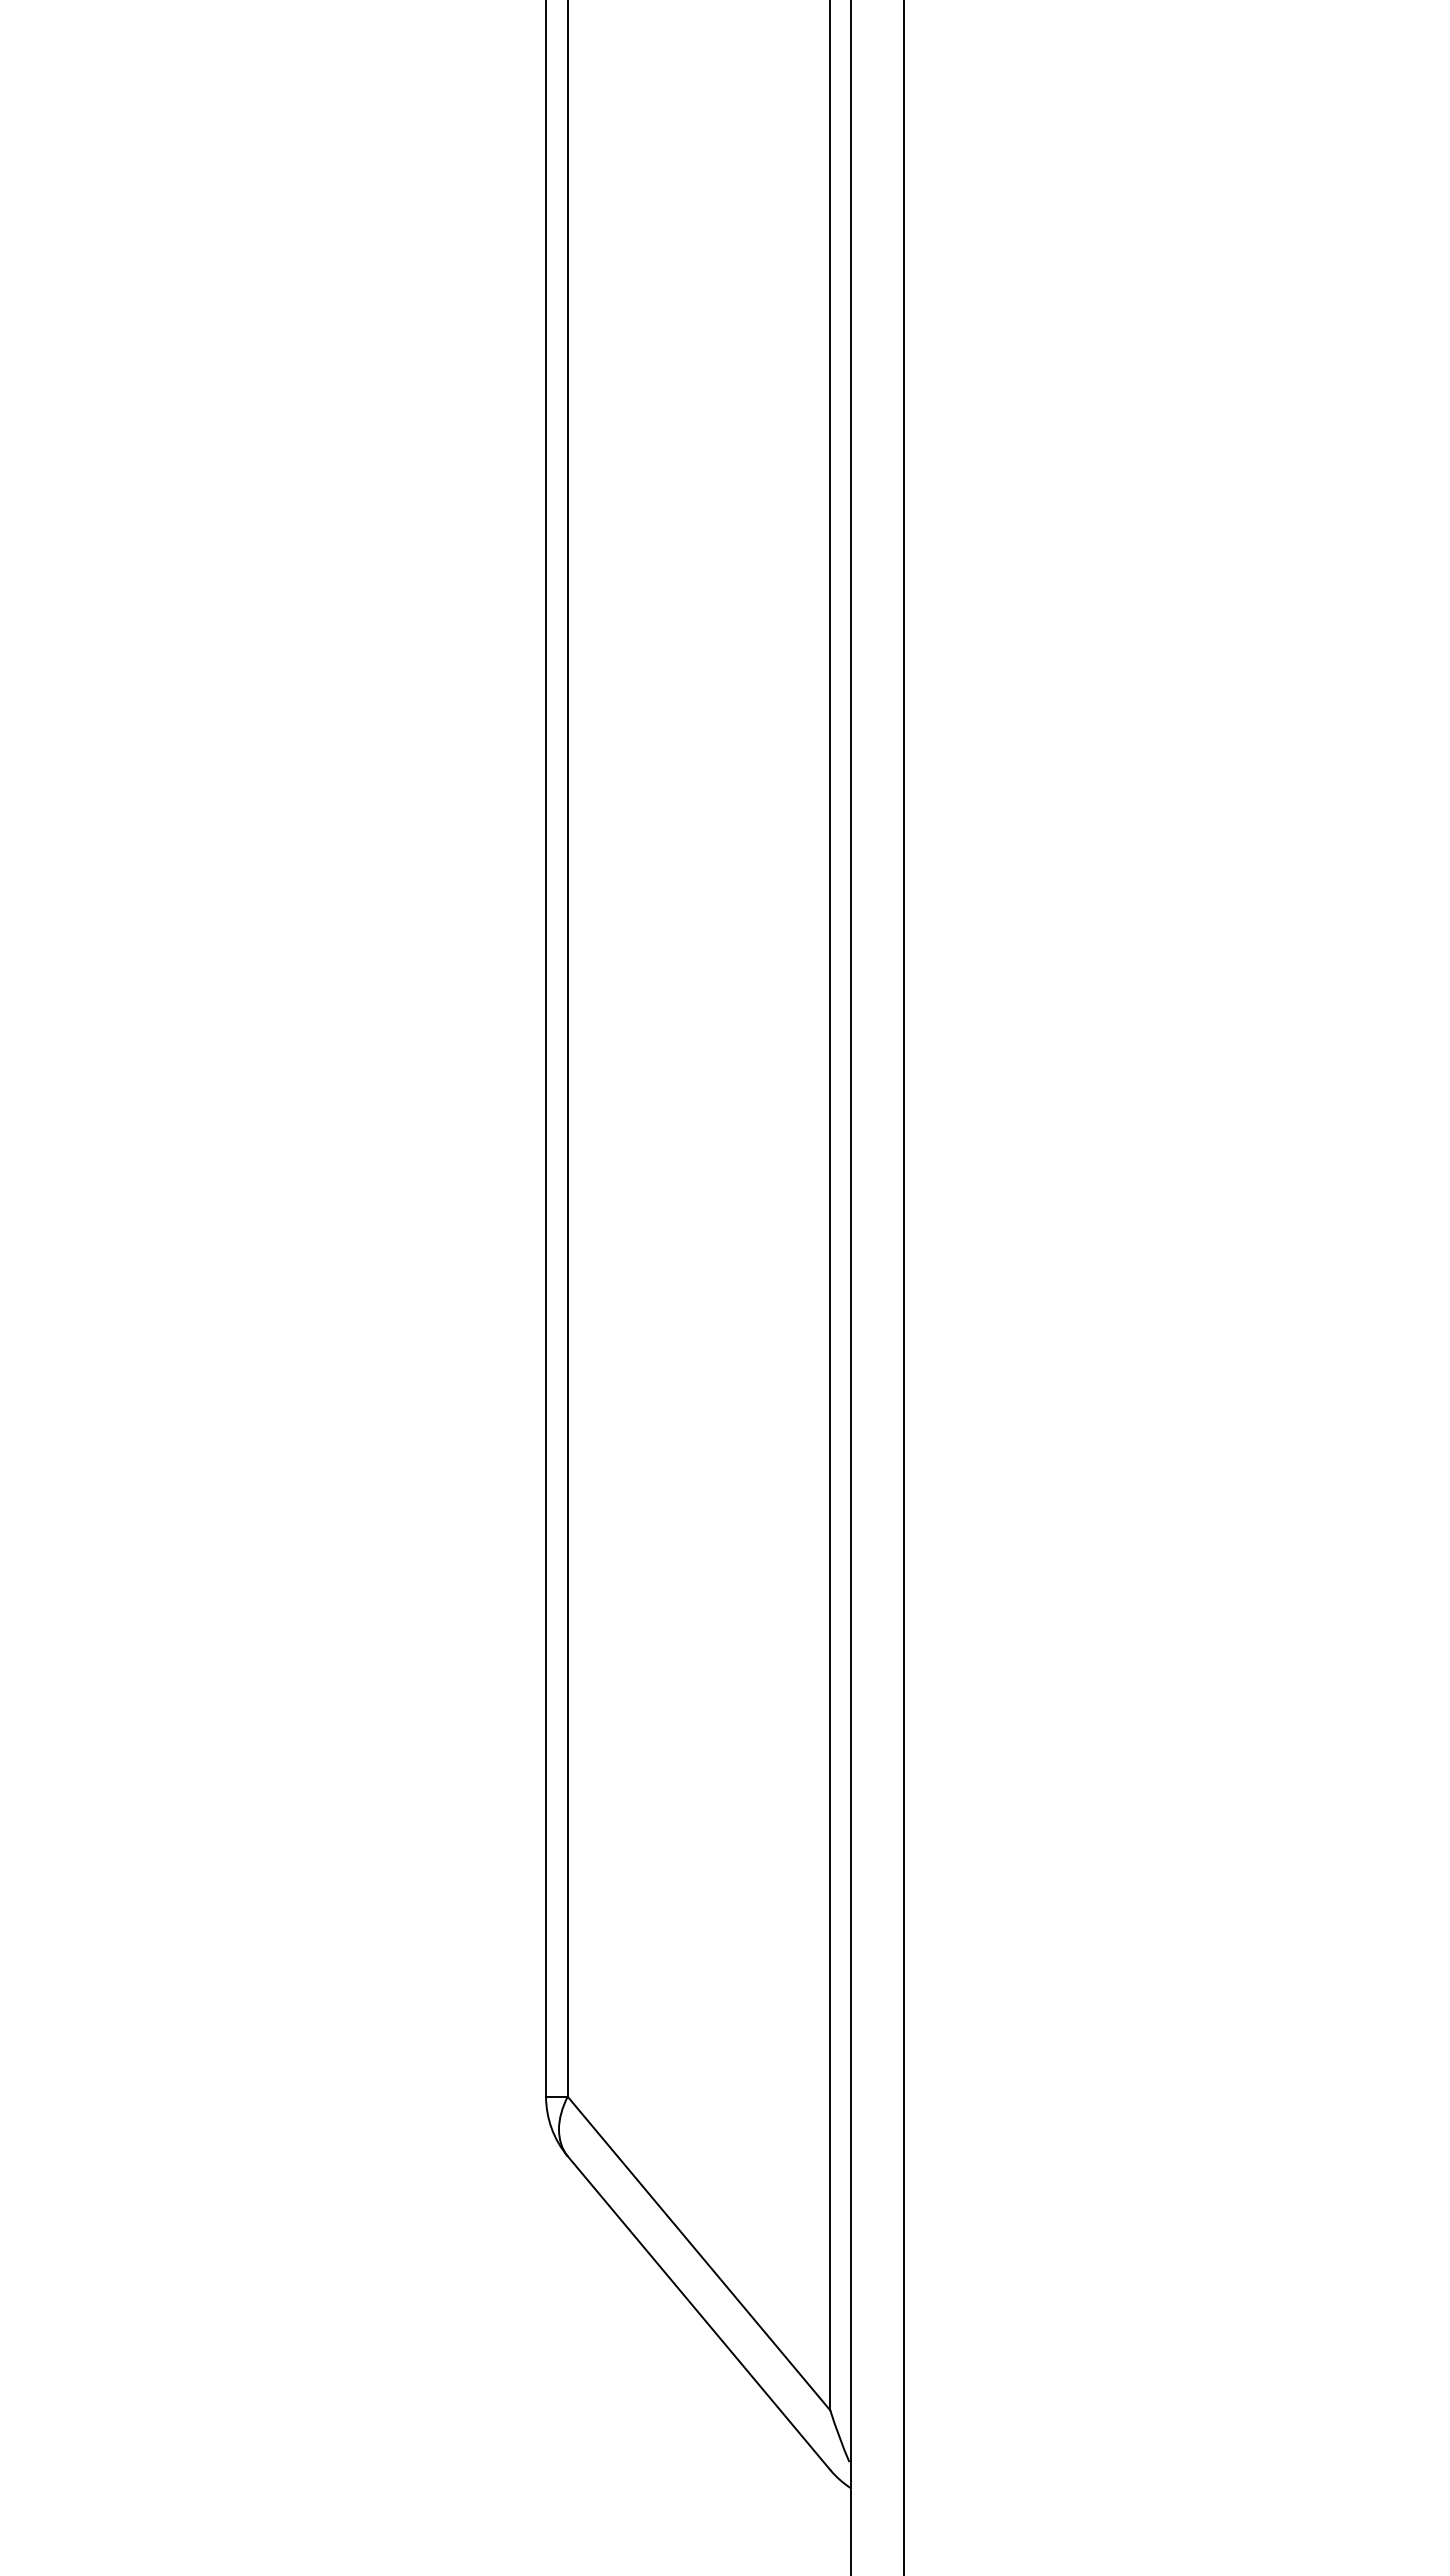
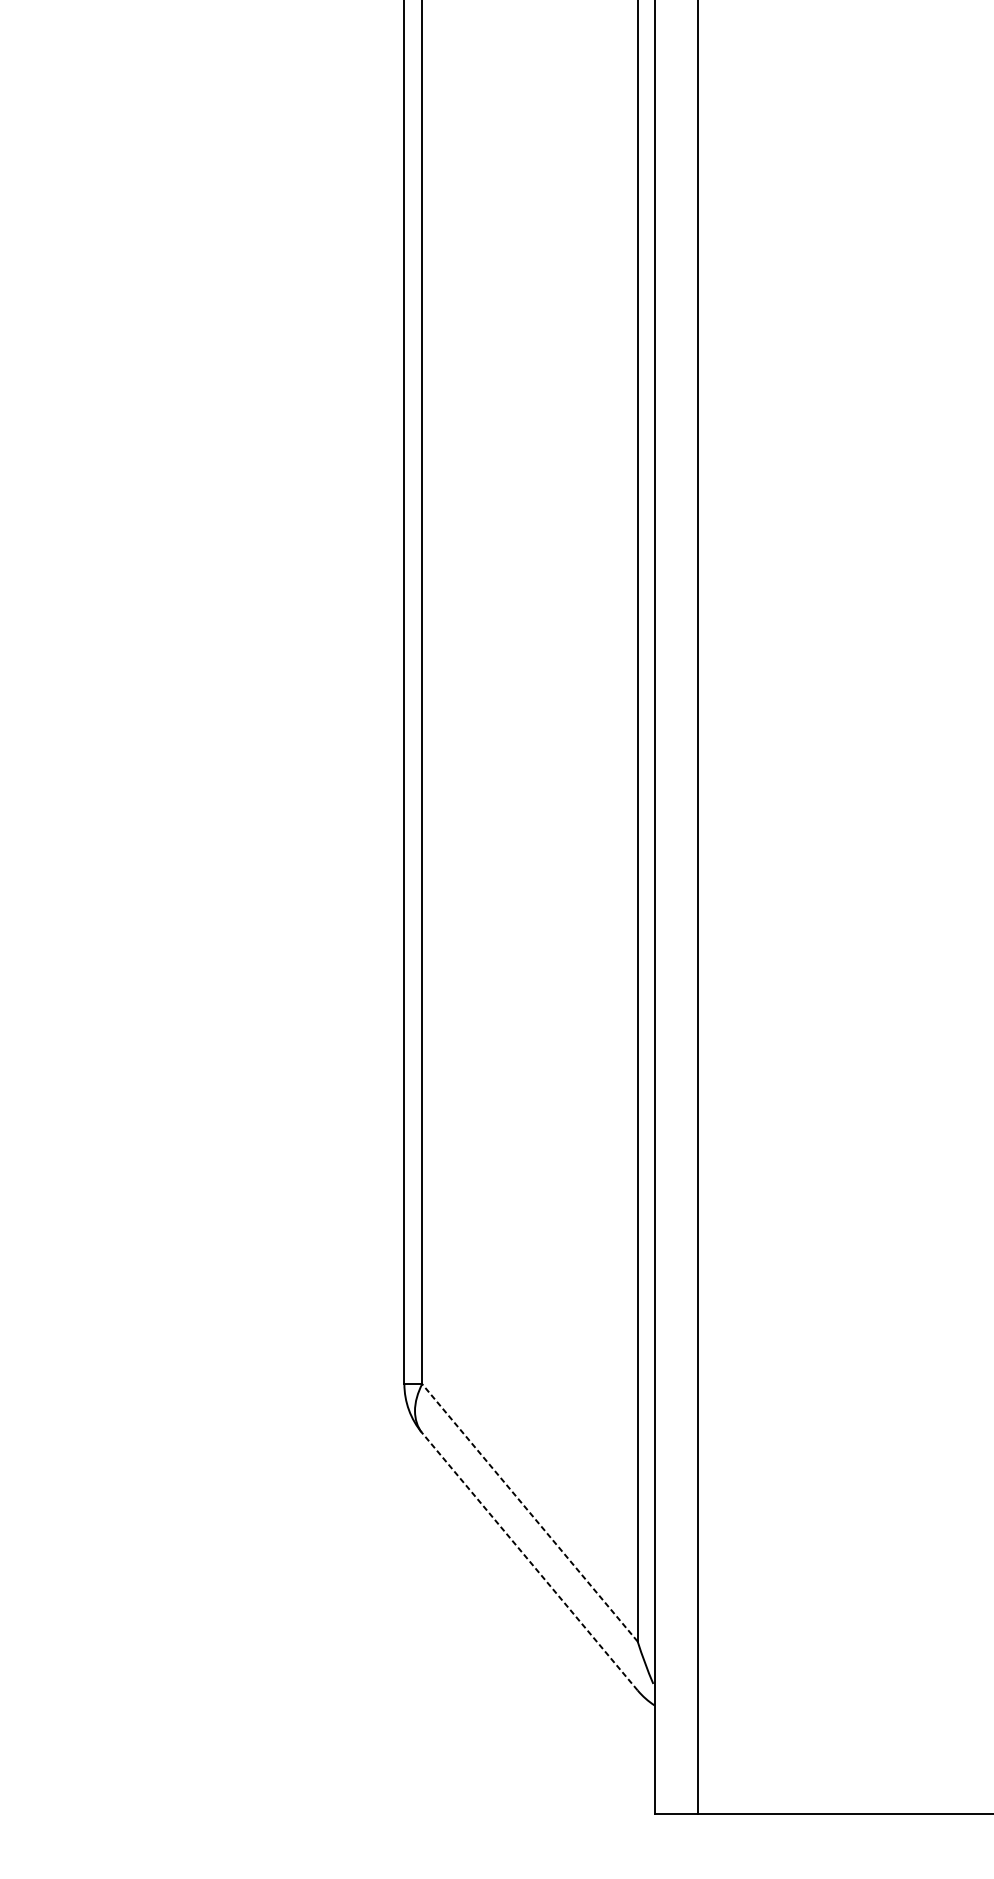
line: (699, 2253) -> (530, 1512), solid -> dashed
line: (699, 2313) -> (530, 1562), solid -> dashed

